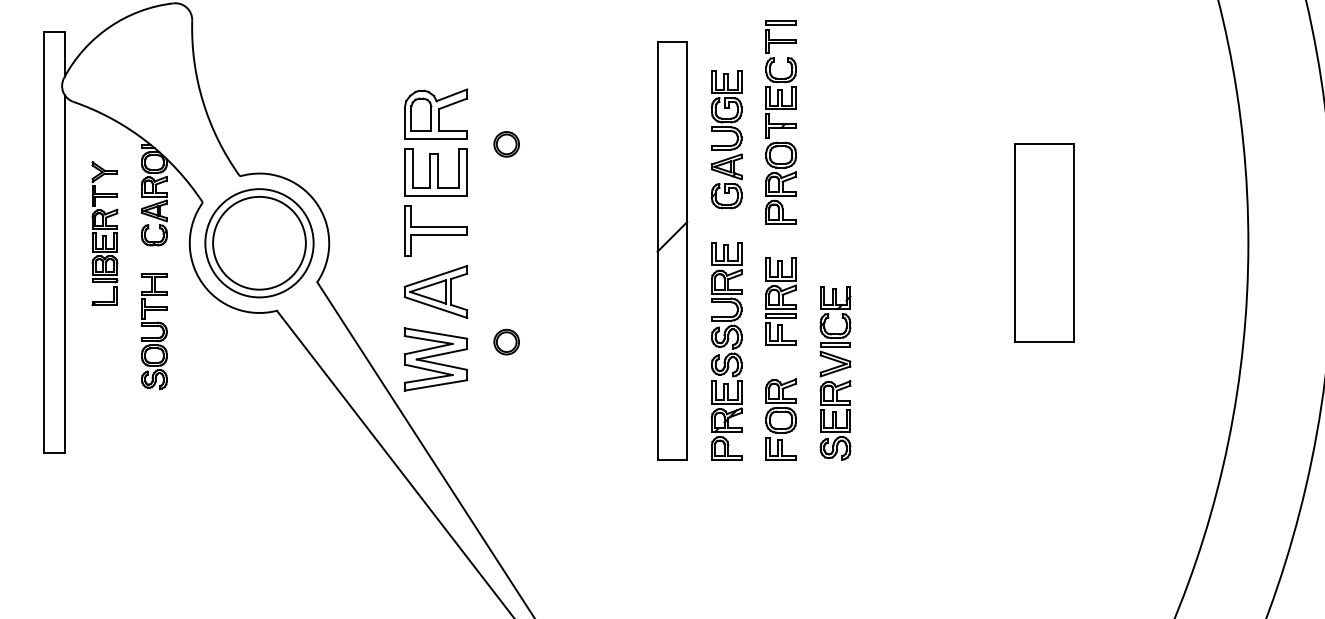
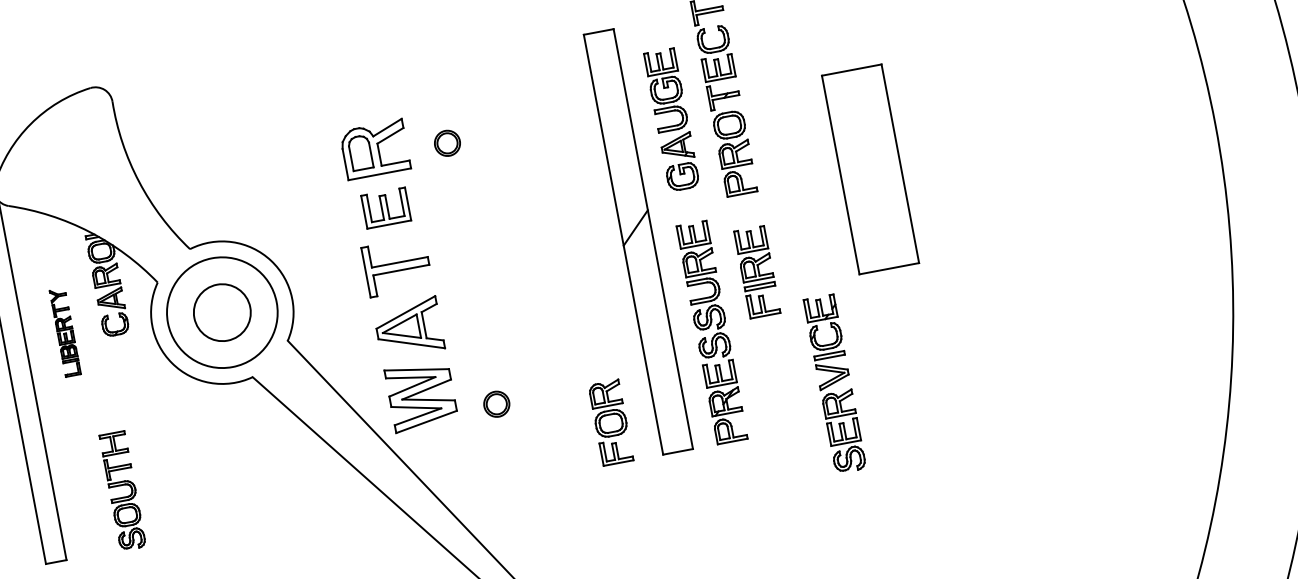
part: (506, 144) -> (447, 143), moved
part: (435, 172) -> (385, 208), size x0.7
part: (104, 233) -> (64, 332), size x0.6
circle: (259, 242) -> (222, 311), size x0.6
part: (1044, 242) -> (870, 168), moved
part: (154, 331) -> (122, 490), moved
part: (506, 341) -> (496, 403), moved
part: (835, 373) -> (835, 384), moved
part: (780, 419) -> (610, 422), moved

